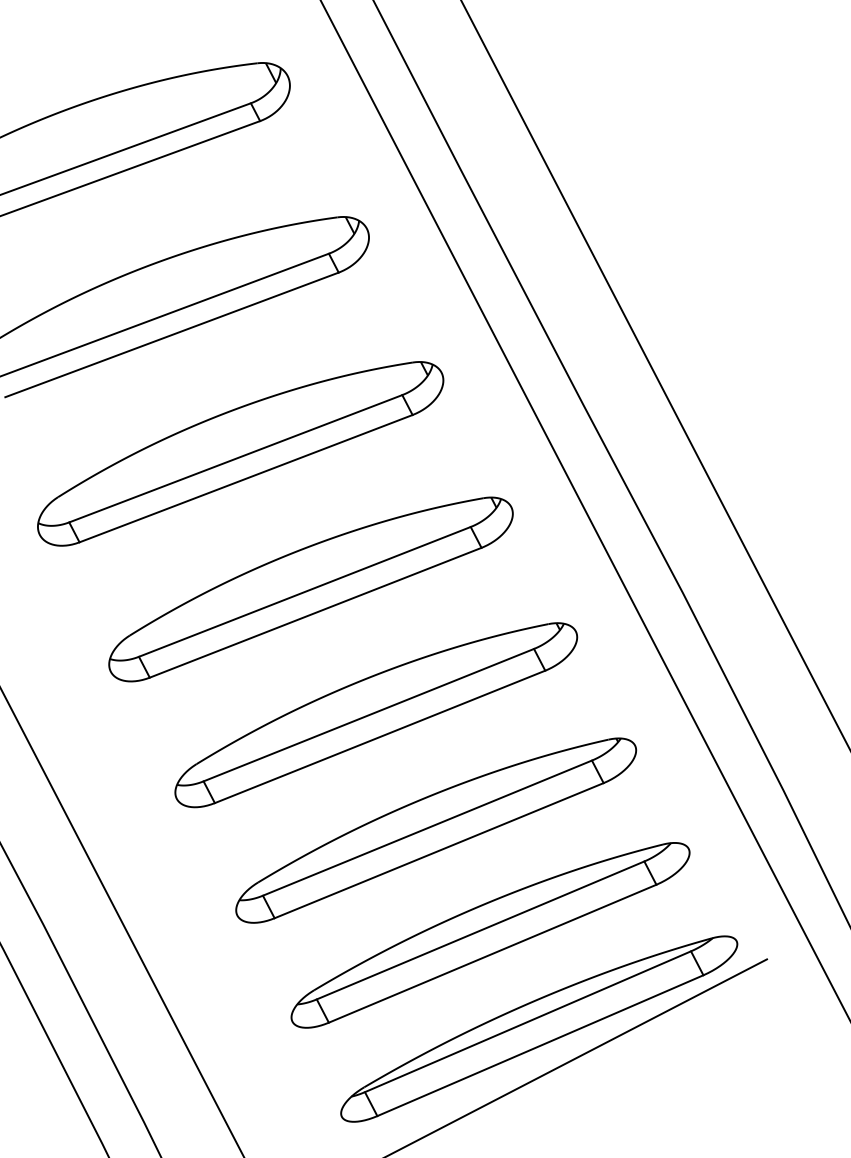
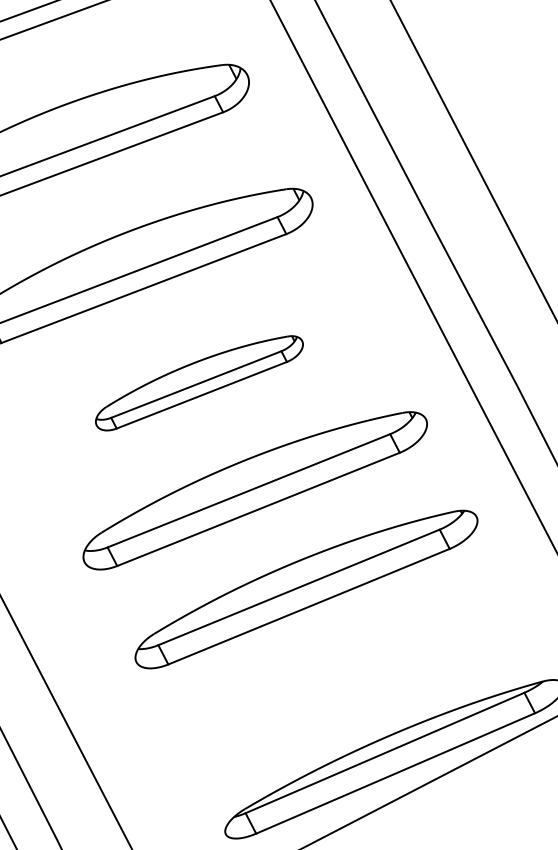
part: (310, 589) -> (199, 383), size x0.6
part: (490, 935) -> (352, 679), removed

